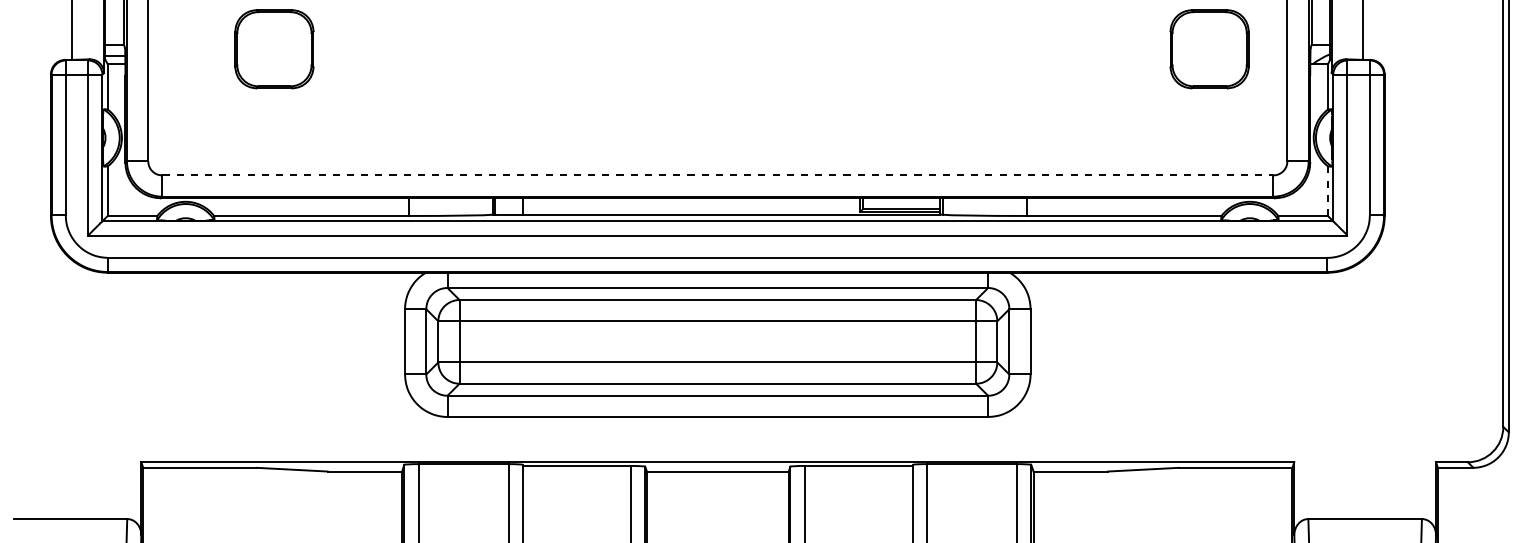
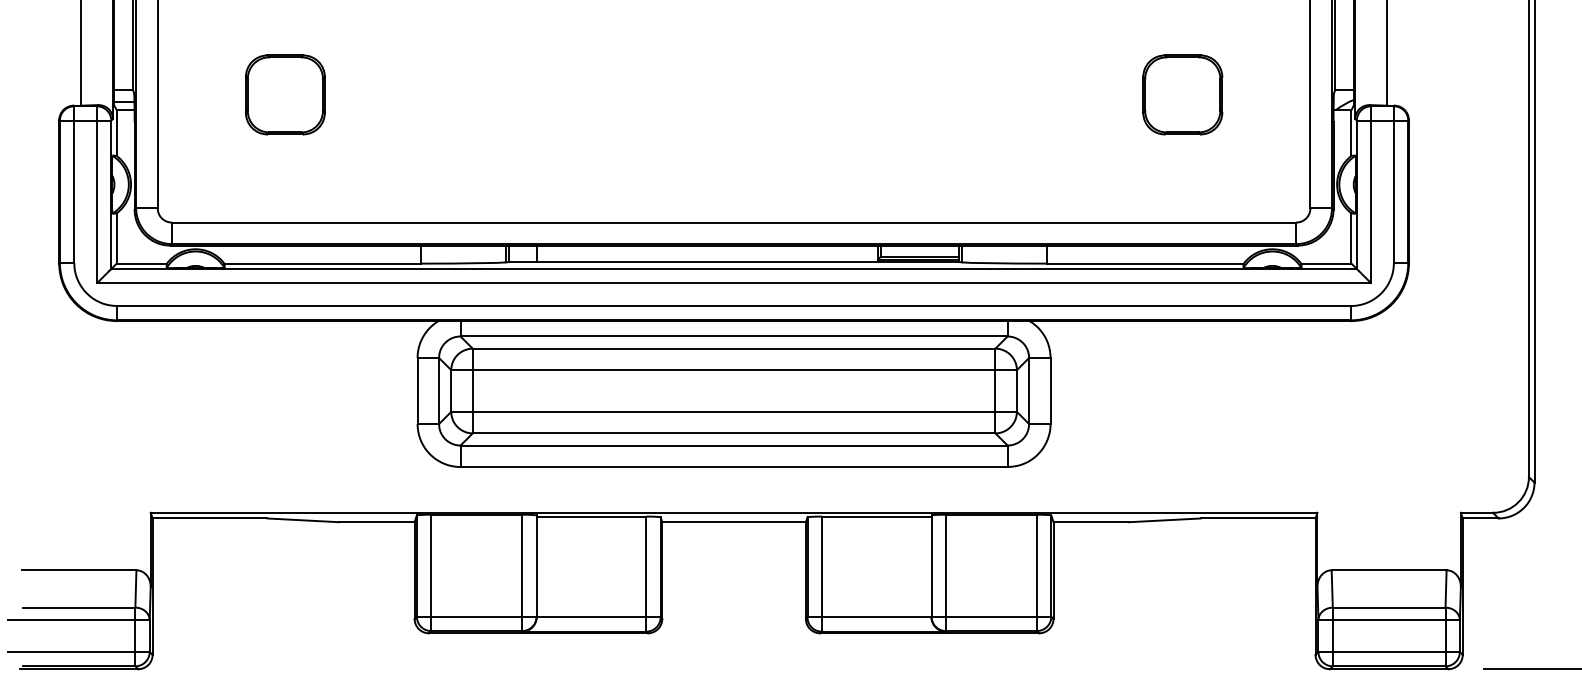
part: (1209, 48) -> (1182, 94), moved
line: (718, 175) -> (734, 222), dashed -> solid
line: (1327, 192) -> (1351, 239), dashed -> solid

